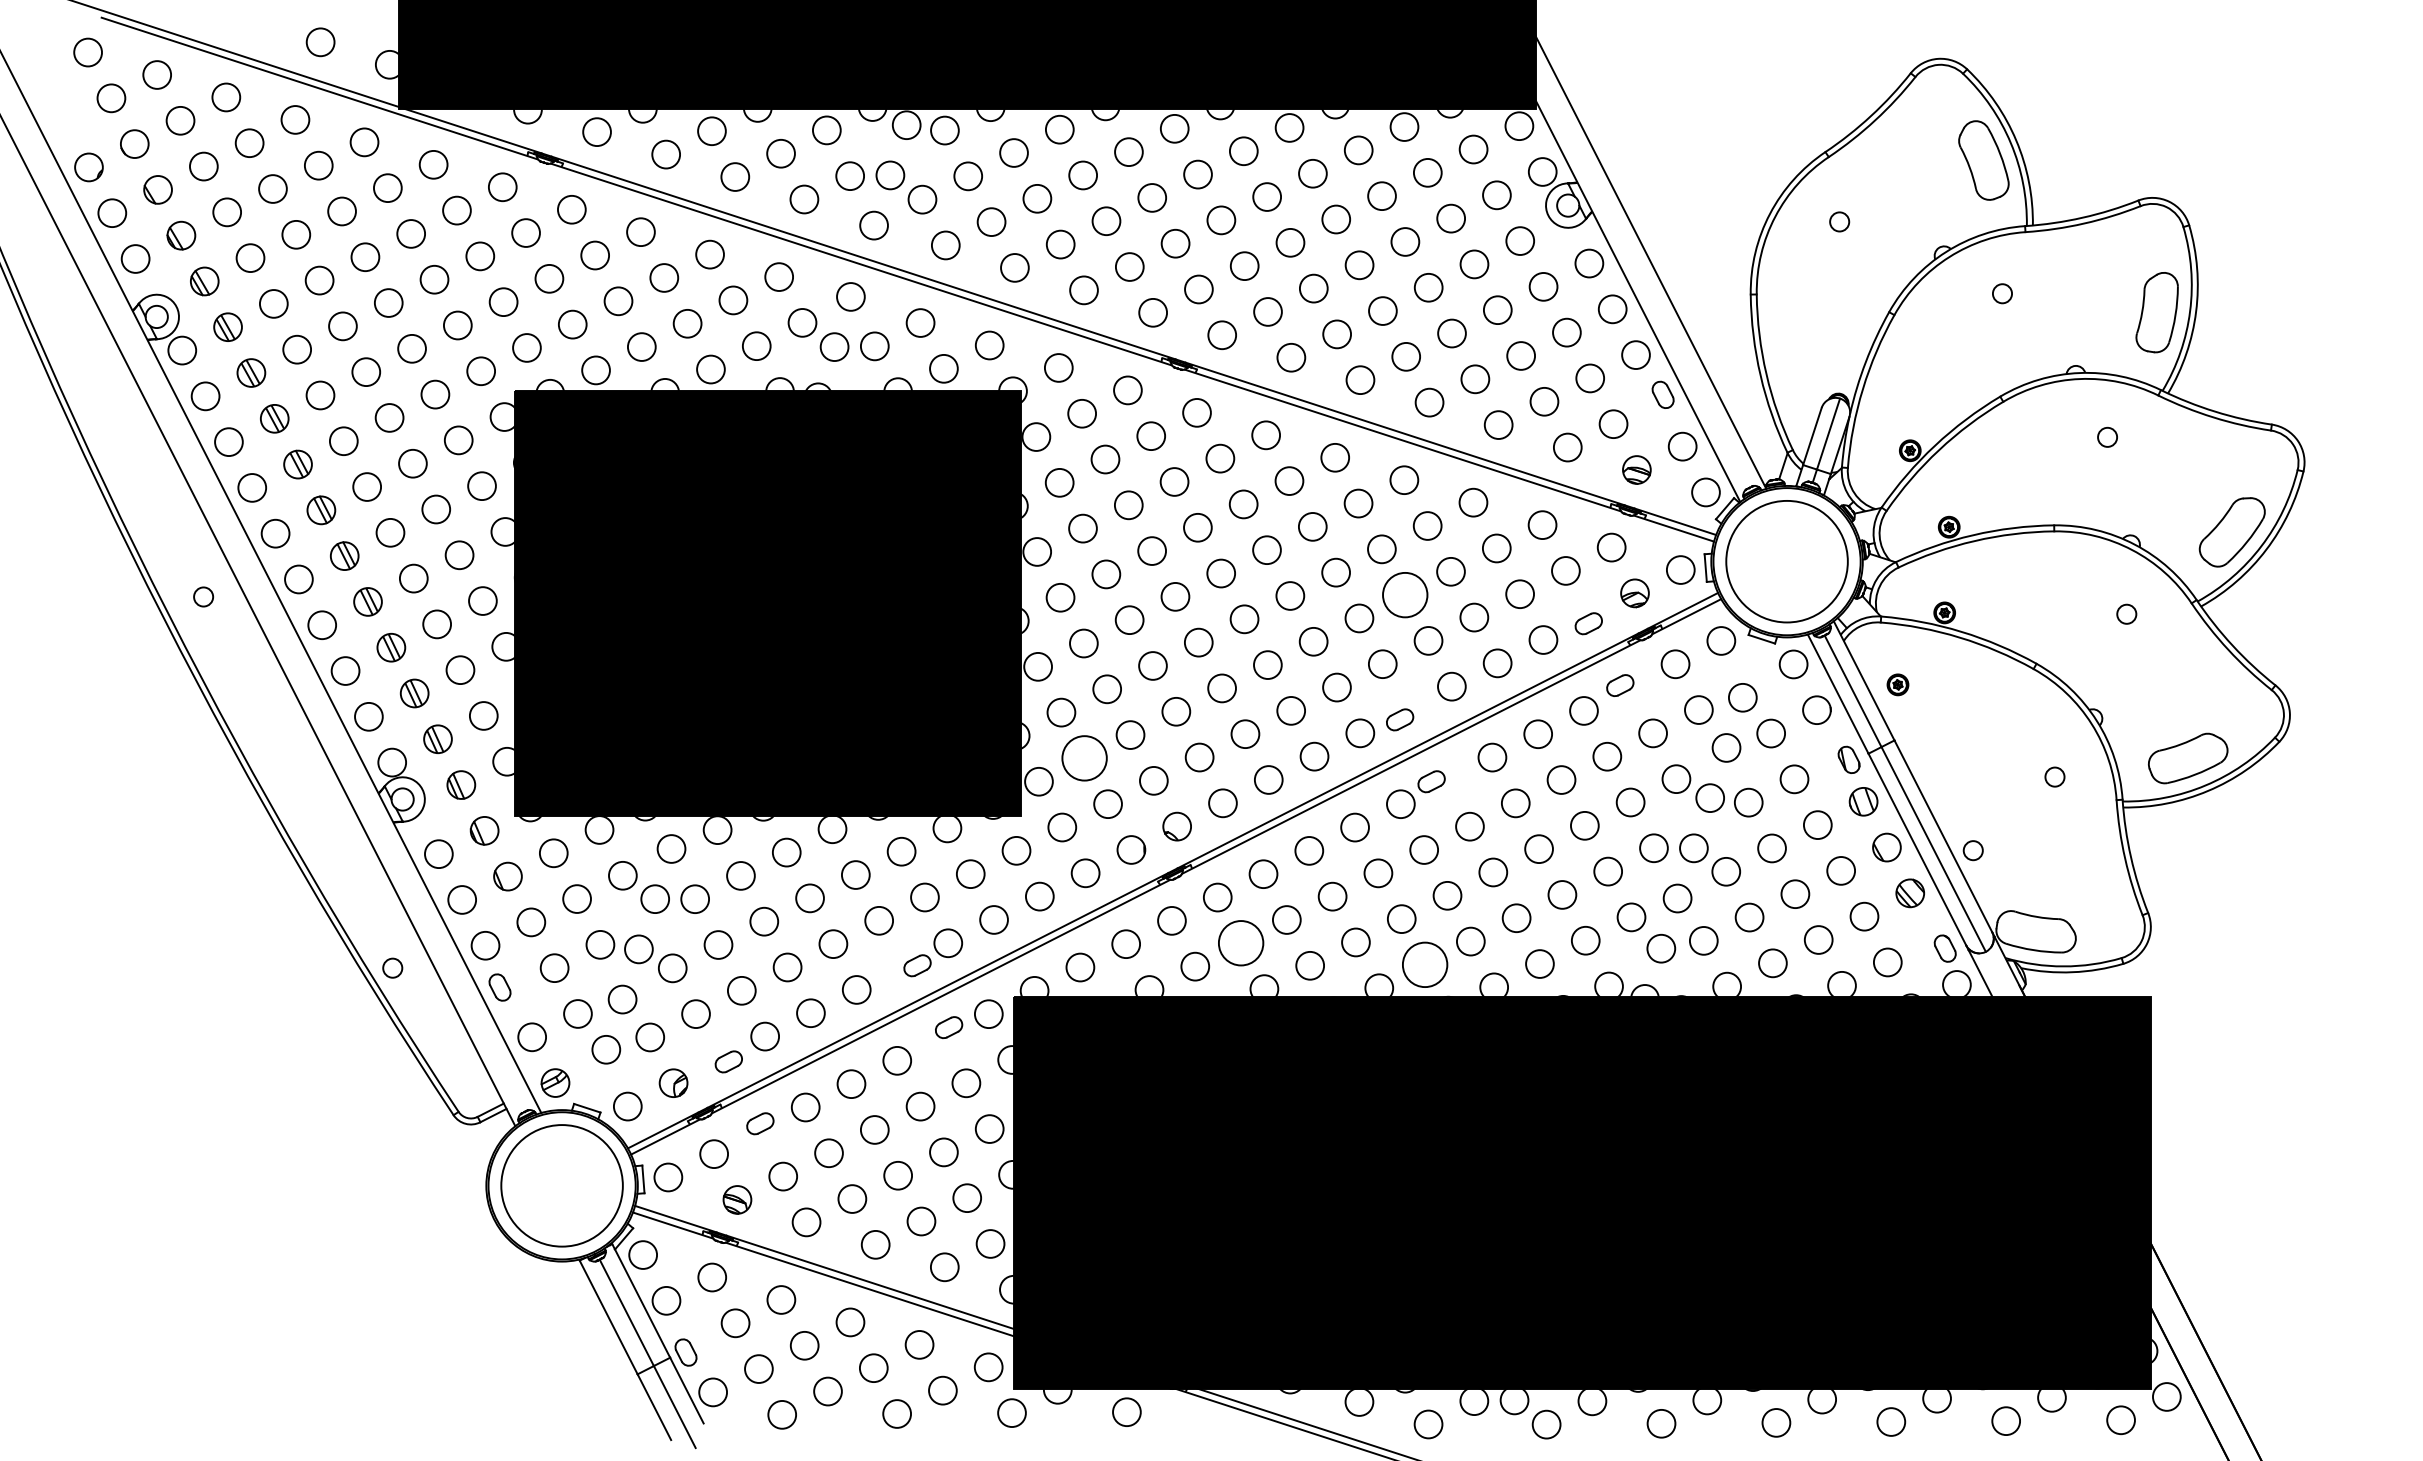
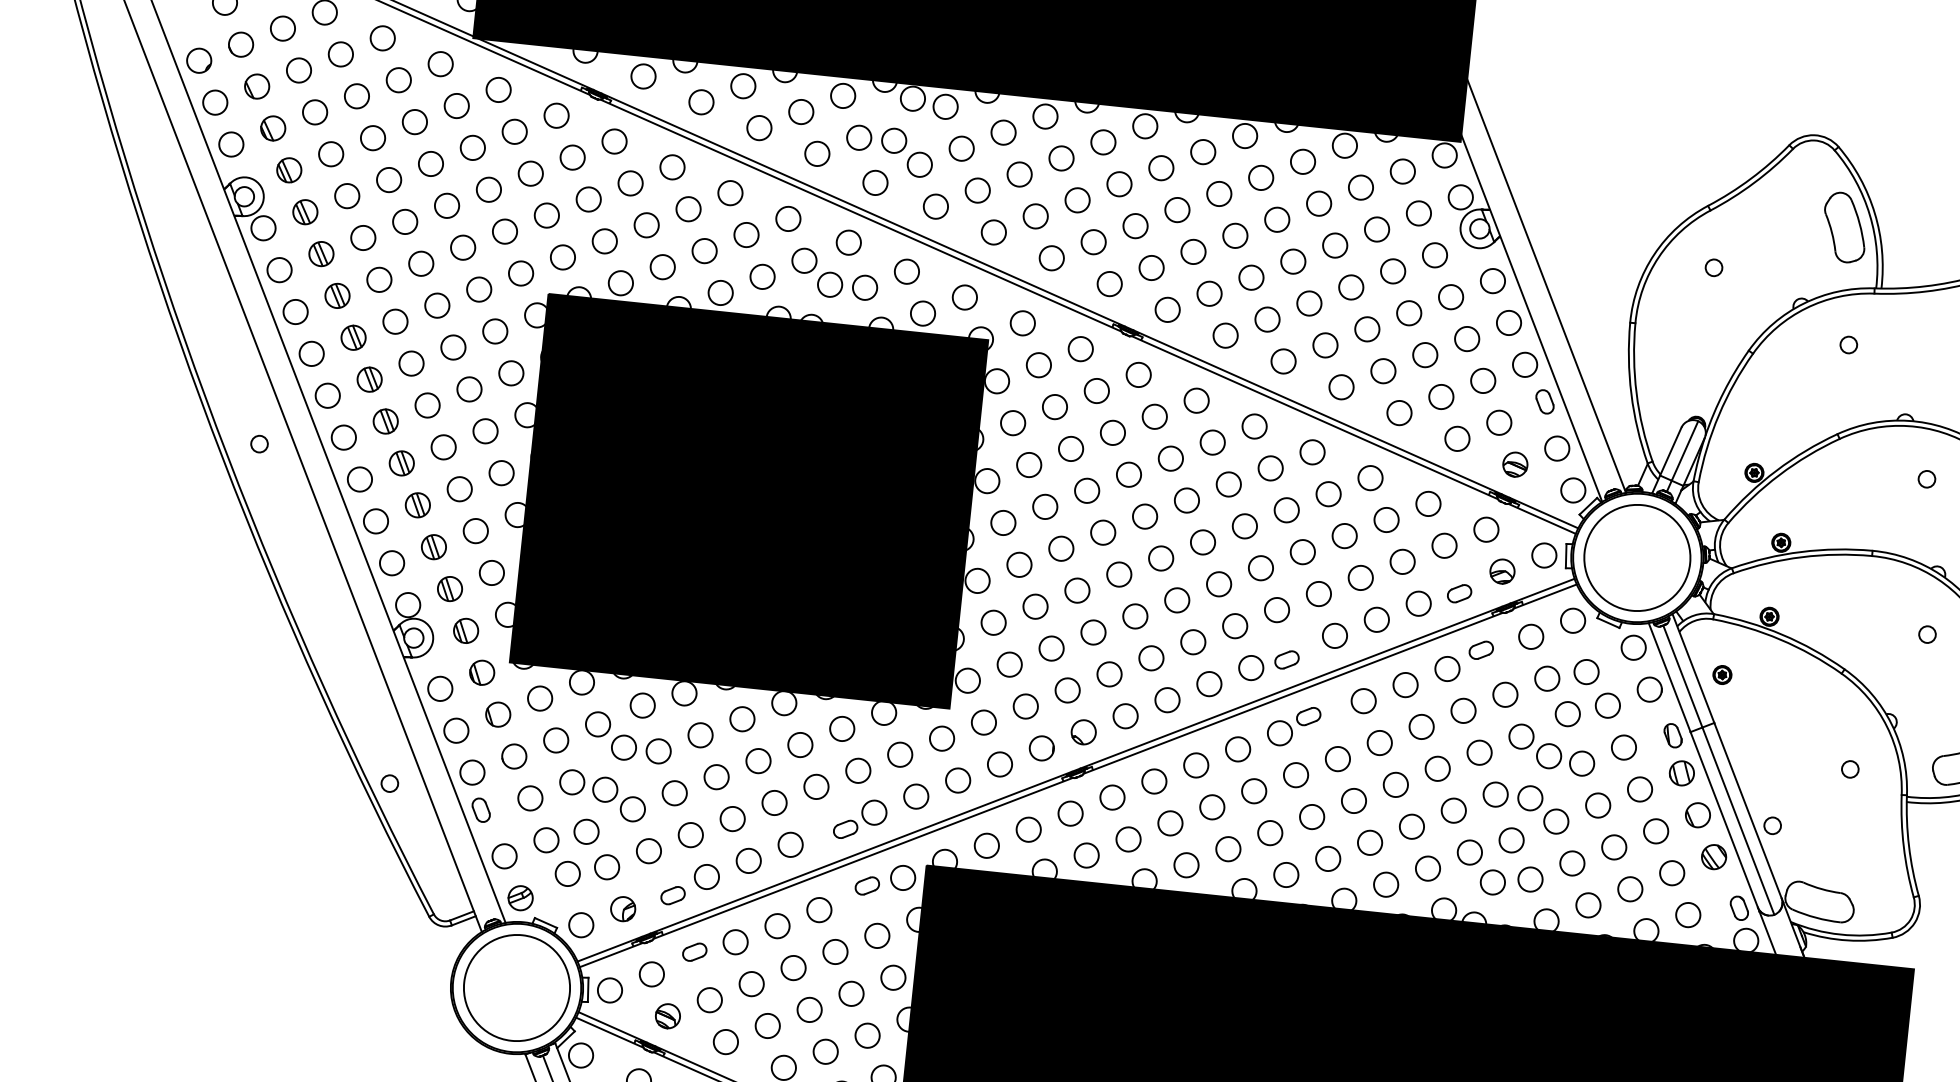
circle: (1405, 595) -> (1303, 552), size x0.62
circle: (1084, 758) -> (1009, 664), size x0.62
circle: (1240, 943) -> (1128, 839), size x0.62
circle: (1424, 964) -> (1285, 874), size x0.62

